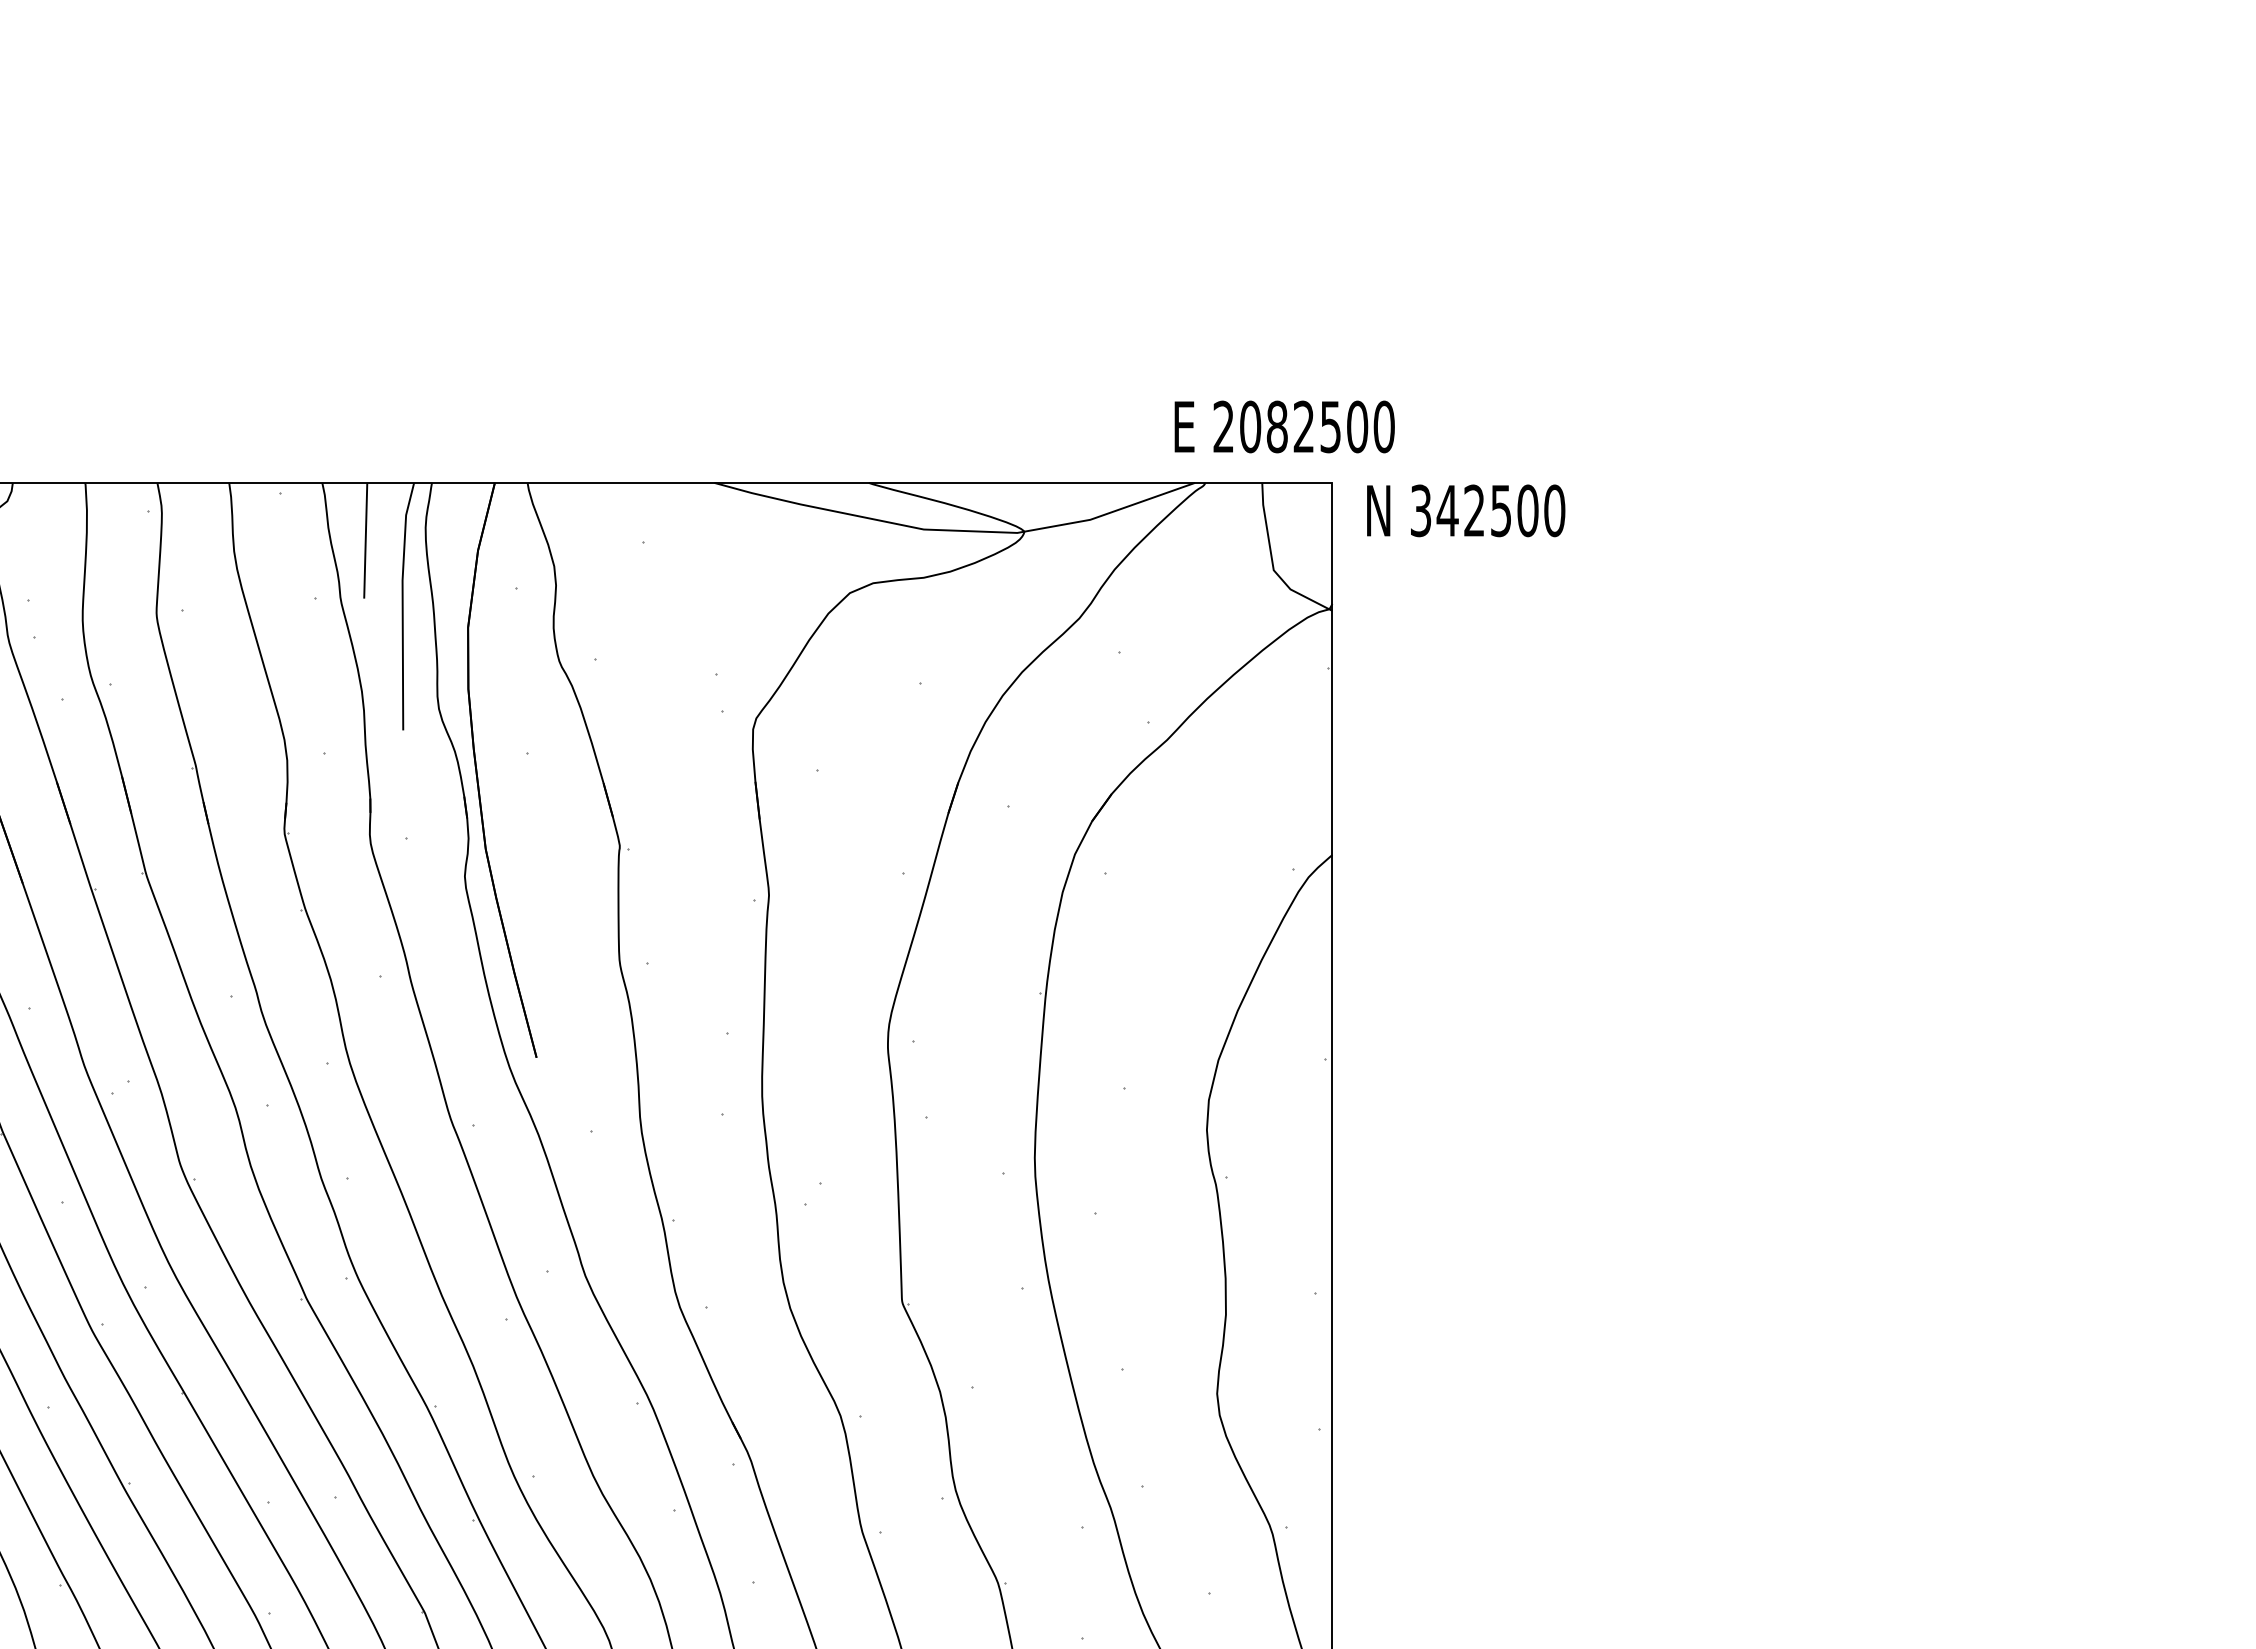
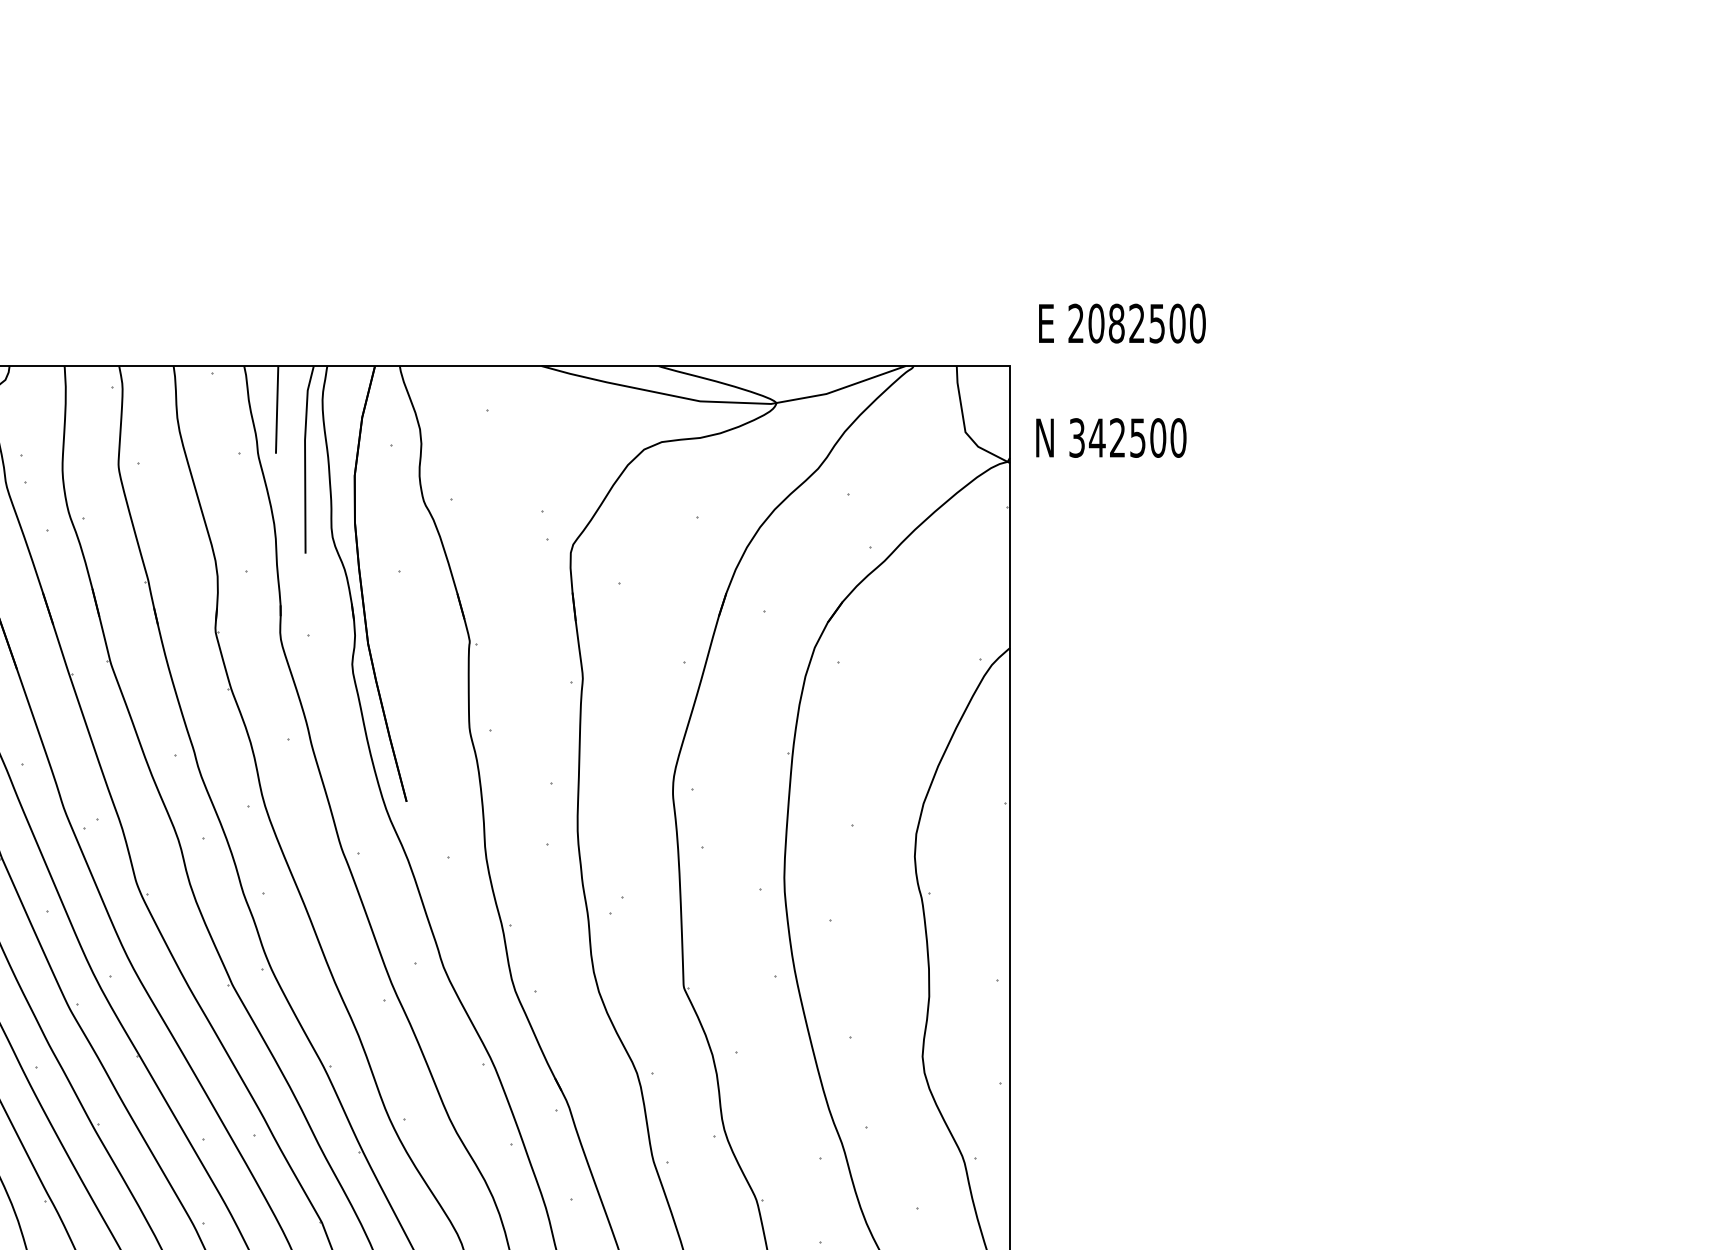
text: (1284, 426) -> (1122, 323), moved
text: (1466, 510) -> (1111, 437), moved

